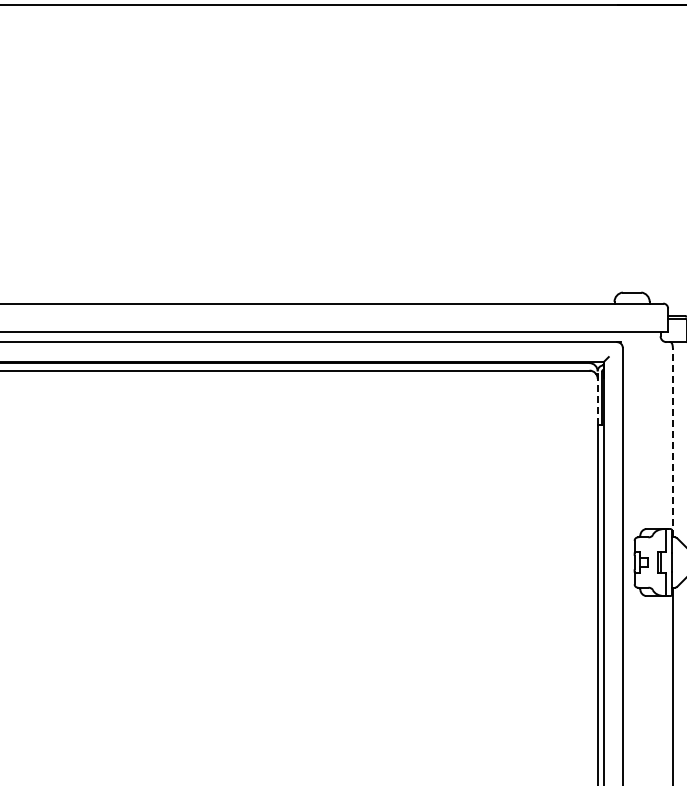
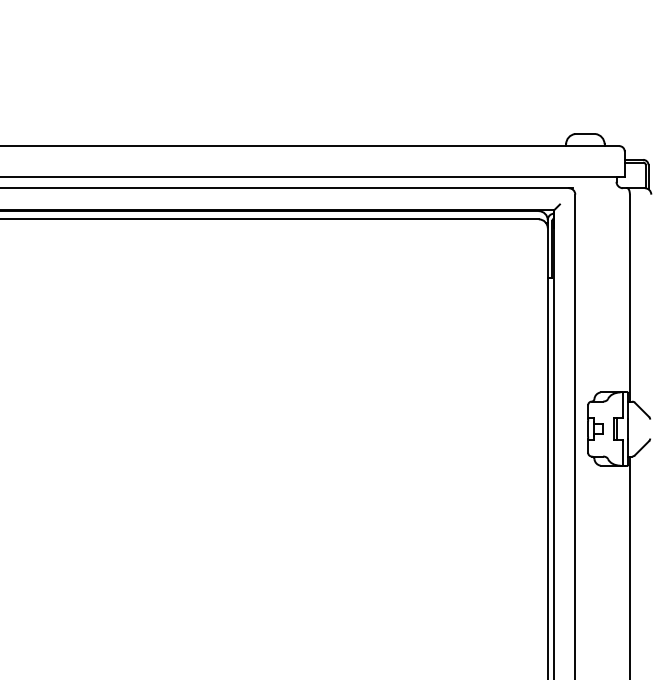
line: (597, 397) -> (547, 248), dashed -> solid
line: (672, 442) -> (629, 297), dashed -> solid

